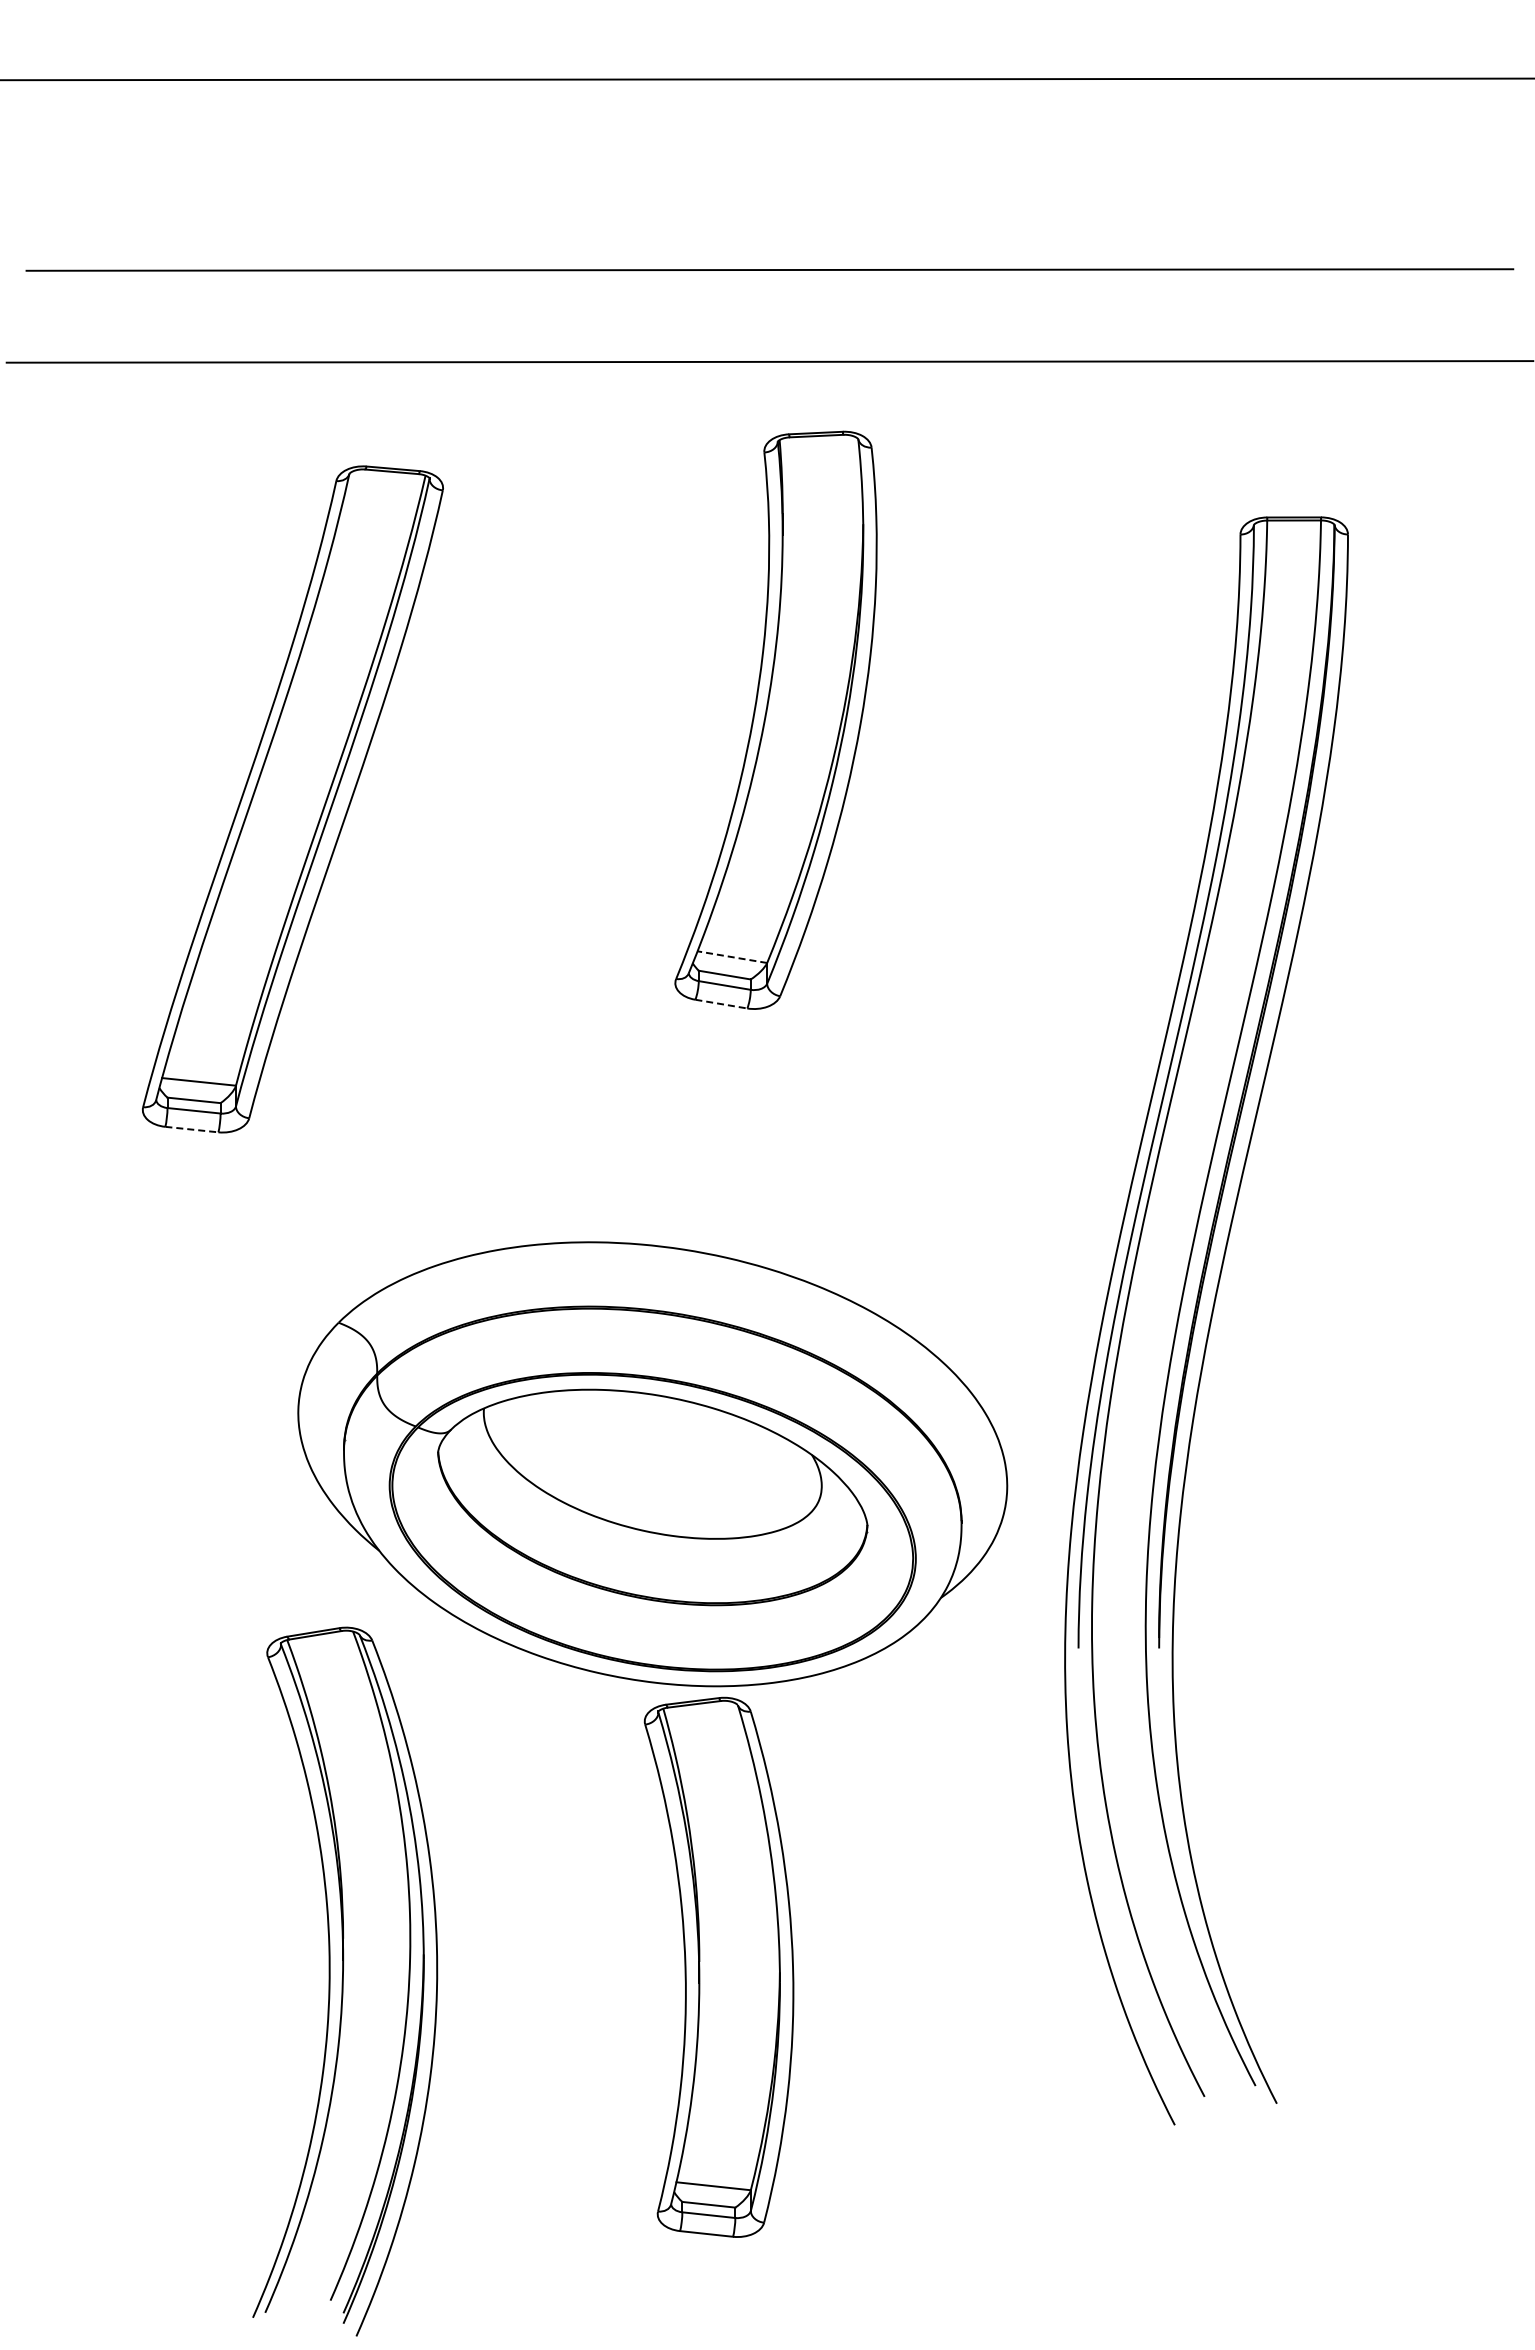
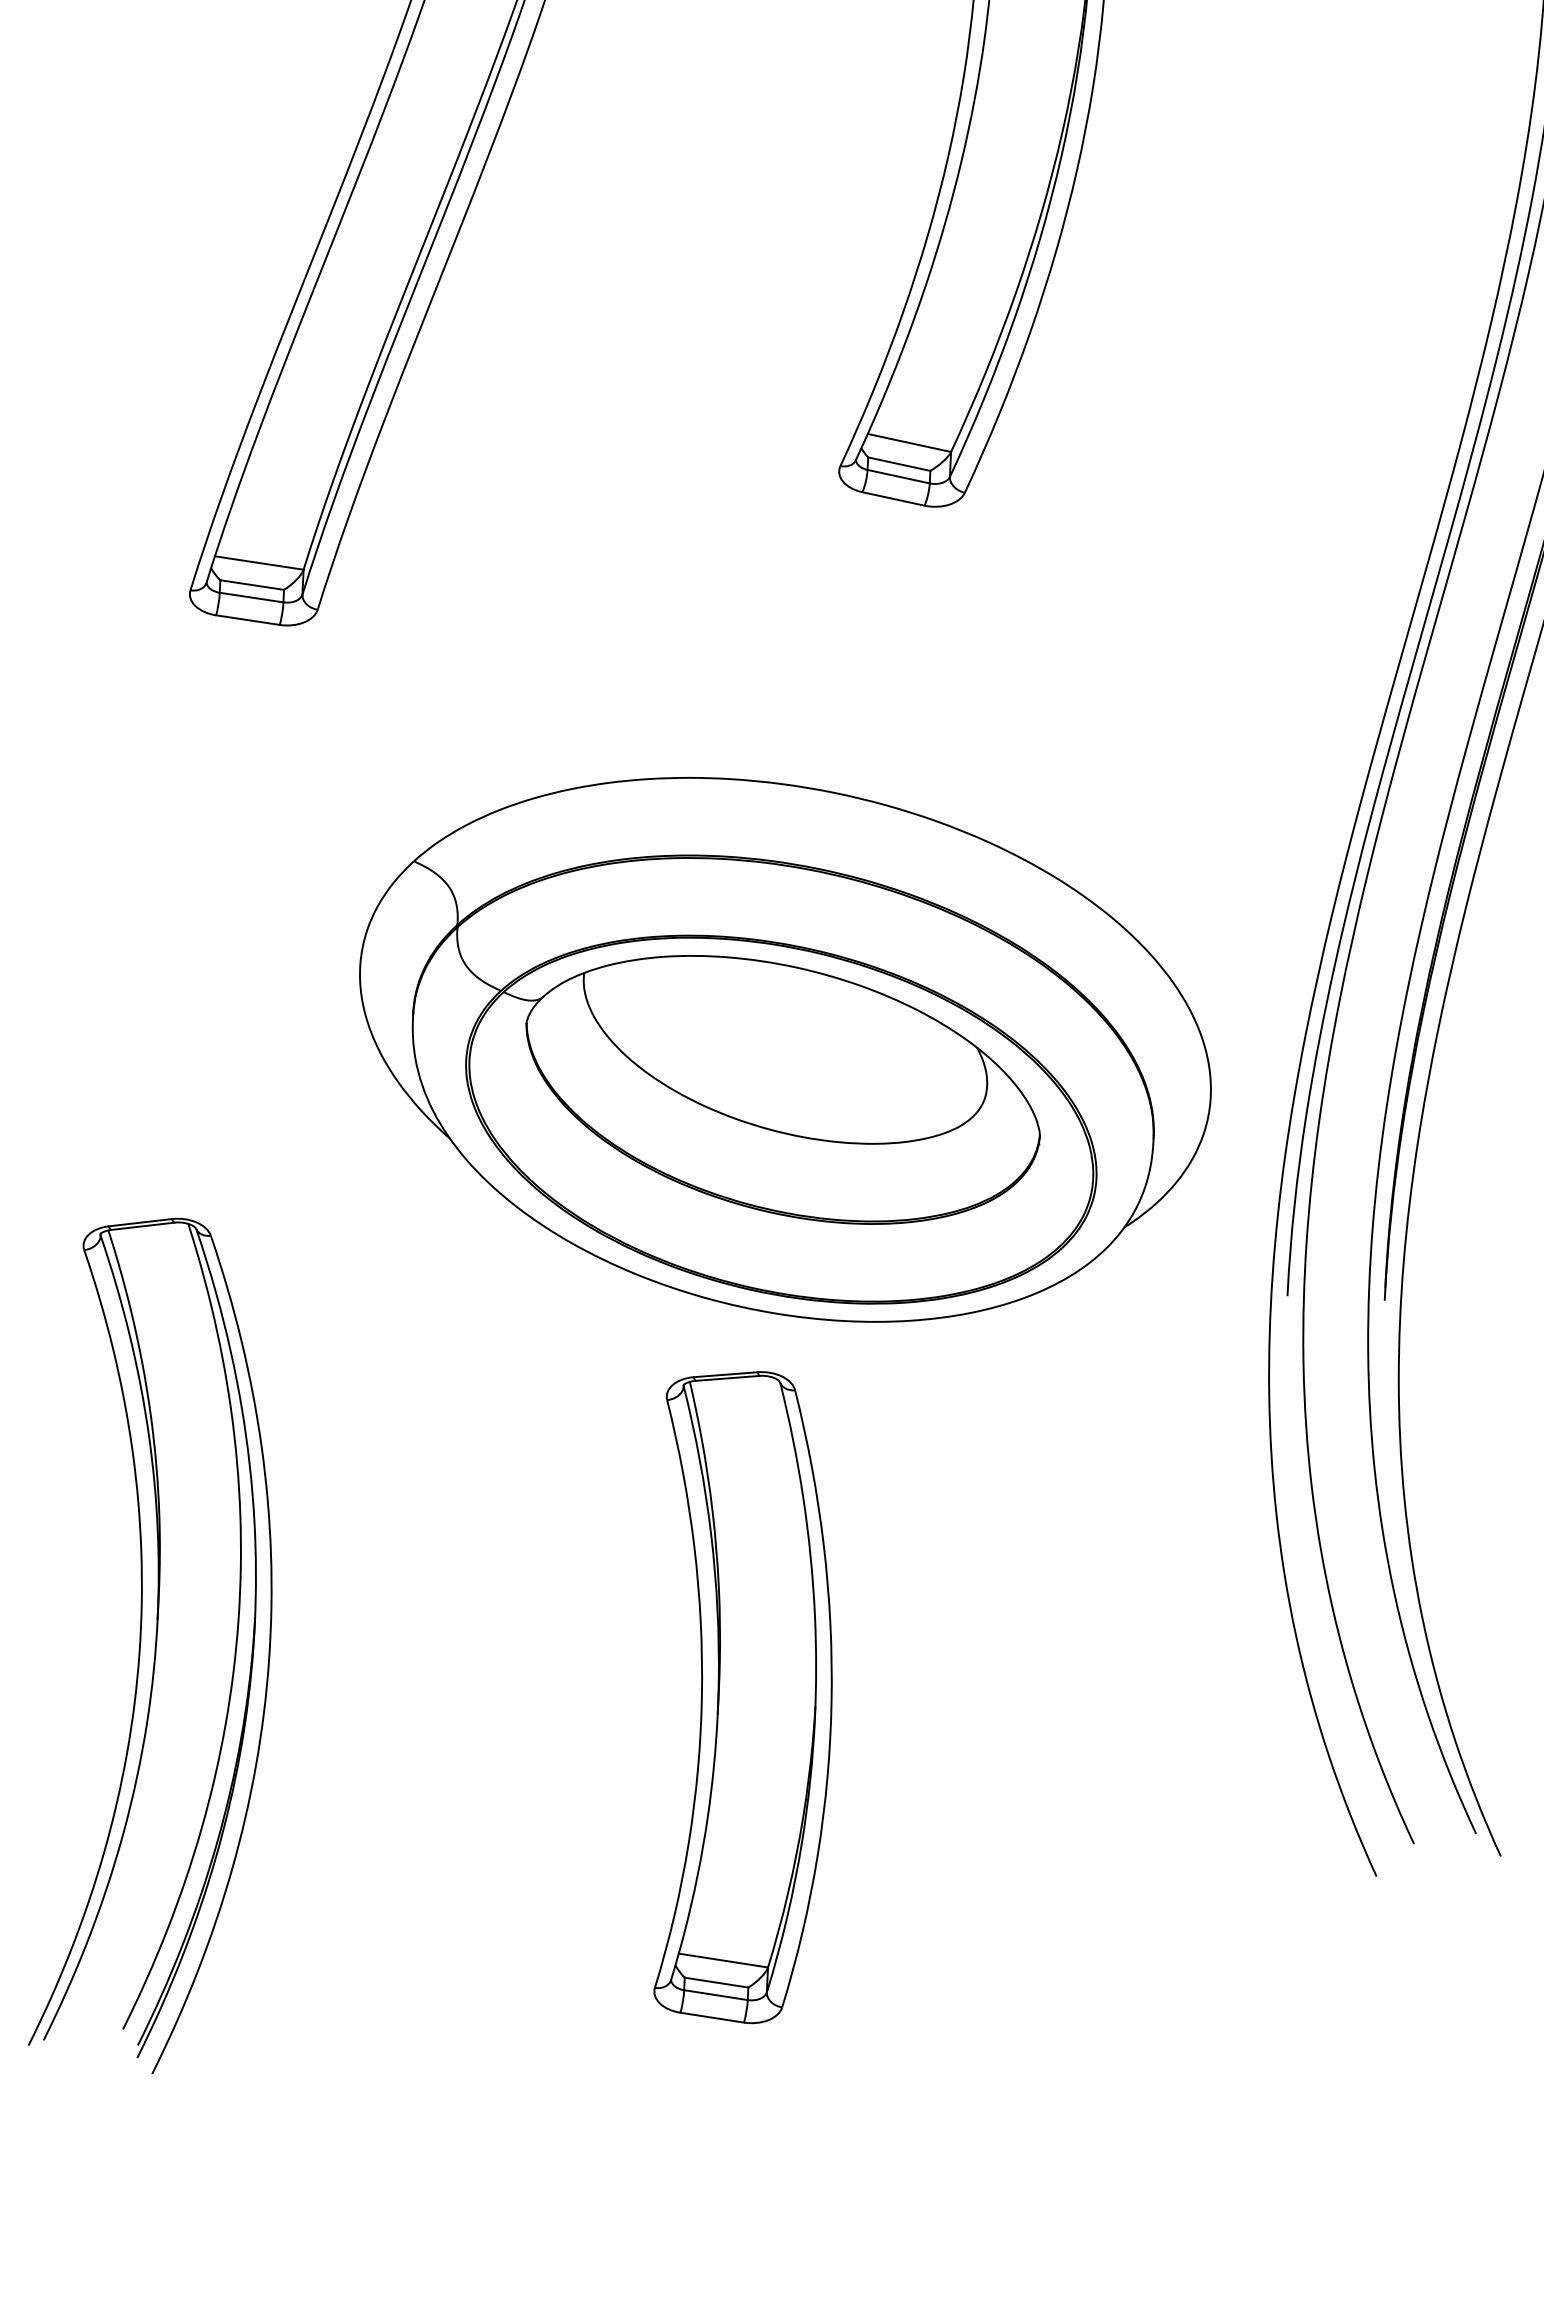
line: (731, 957) -> (908, 443), dashed -> solid
line: (721, 1004) -> (893, 499), dashed -> solid
line: (191, 1129) -> (247, 620), dashed -> solid
part: (718, 1966) -> (741, 1695), moved
part: (345, 1981) -> (159, 1645), moved

